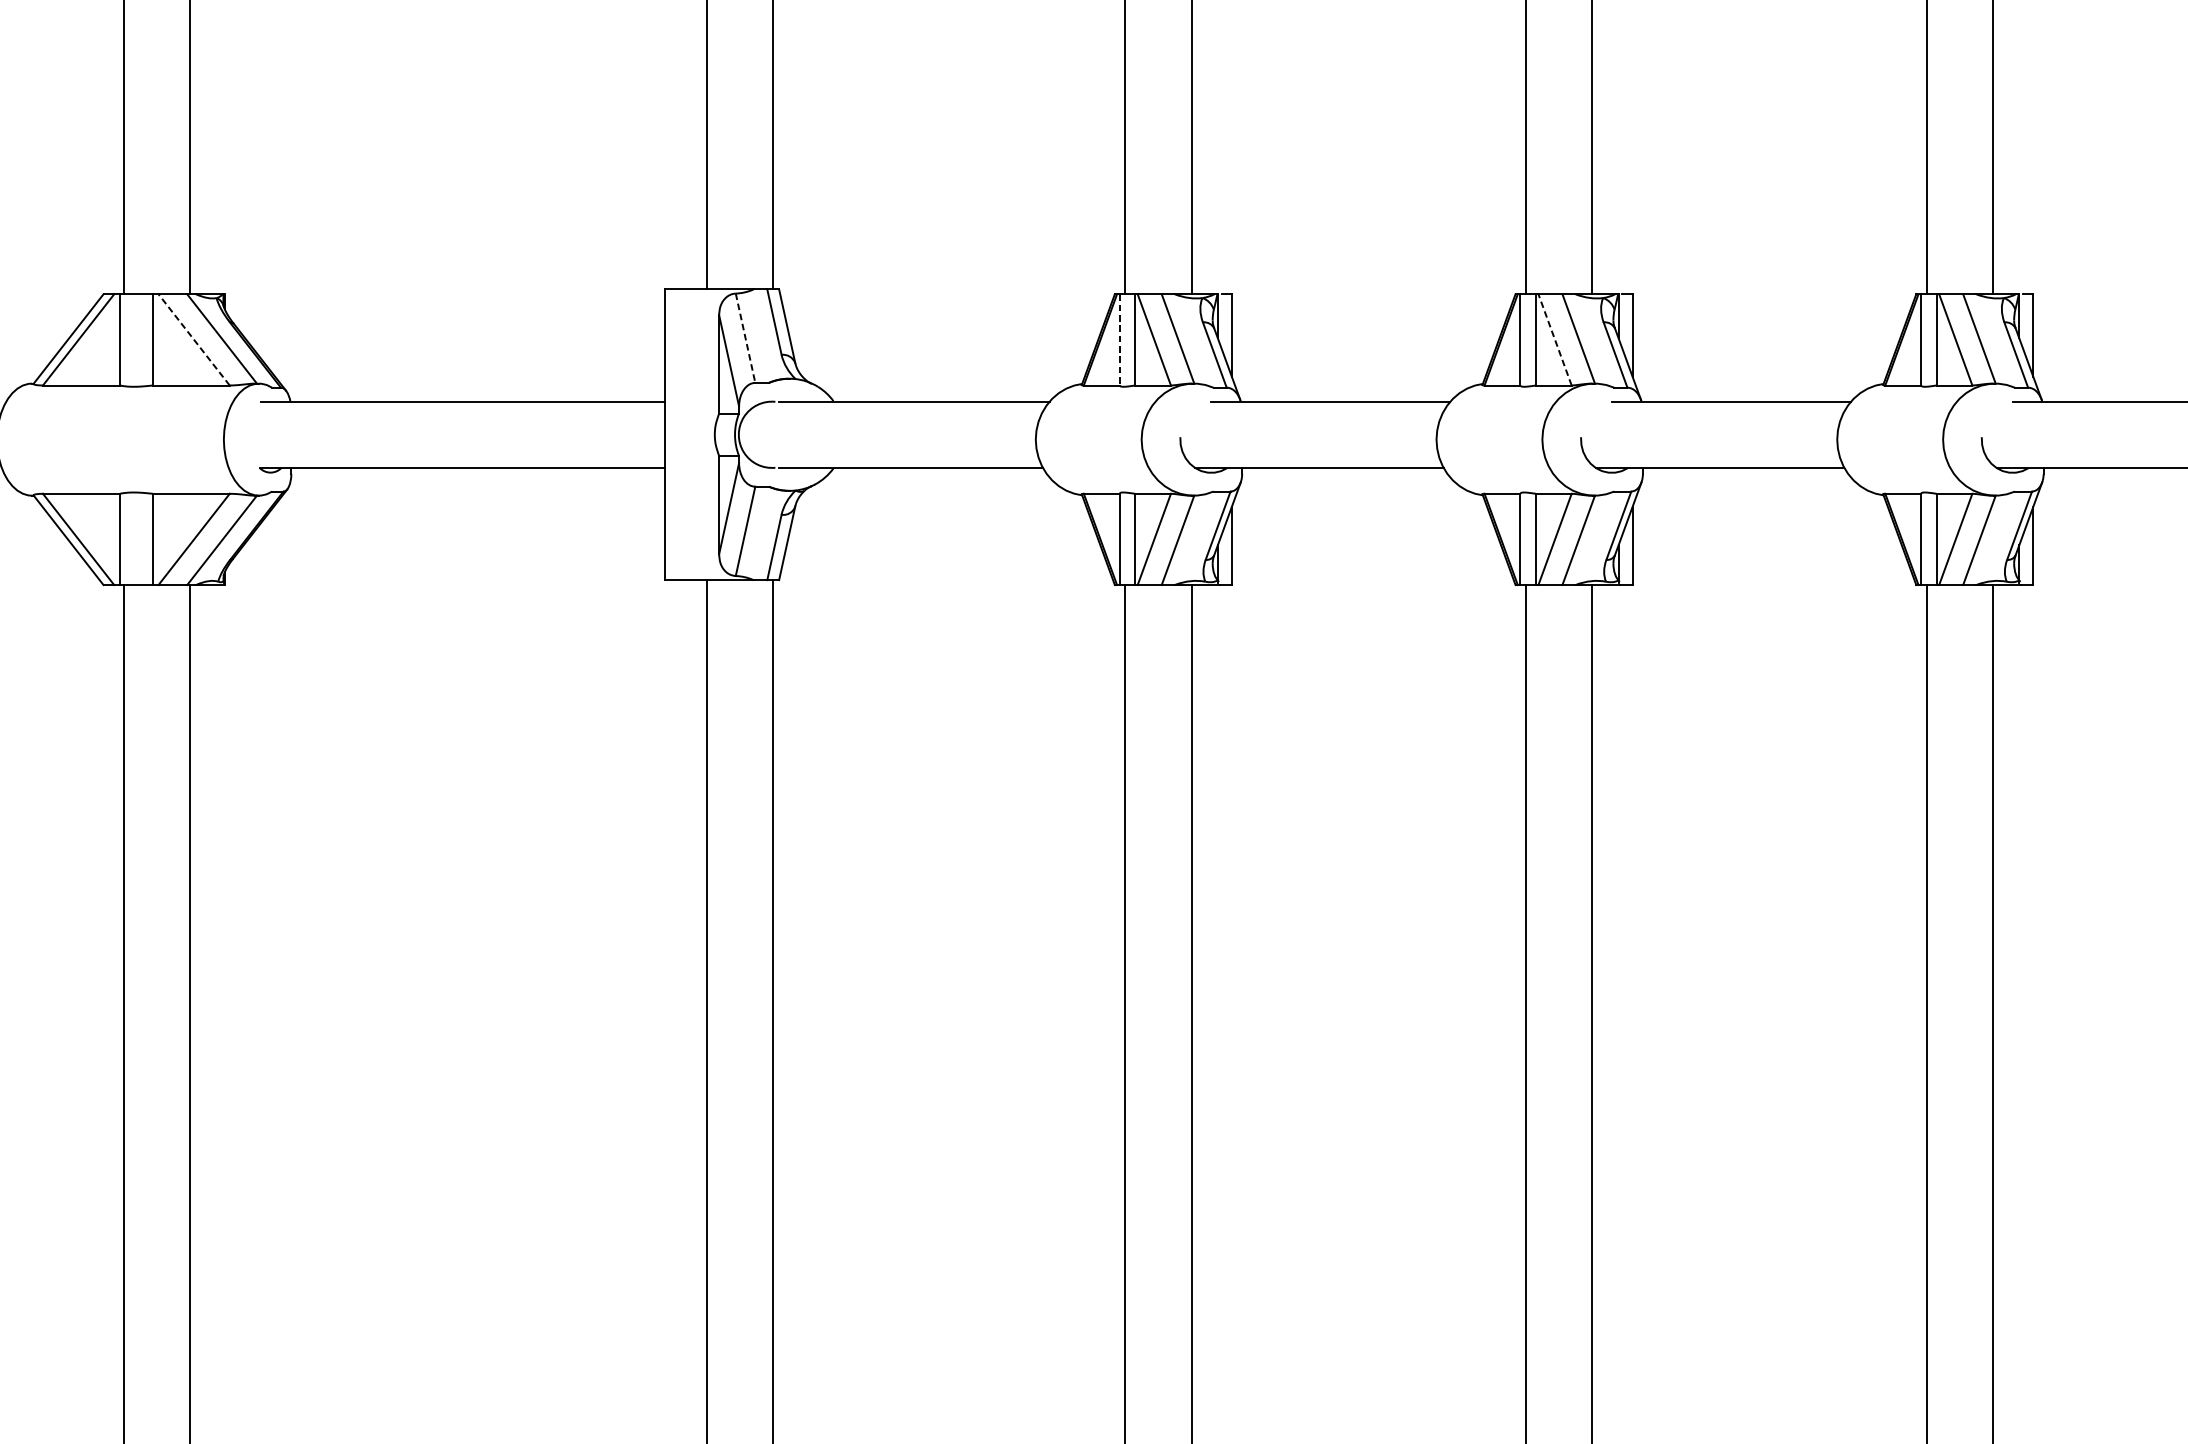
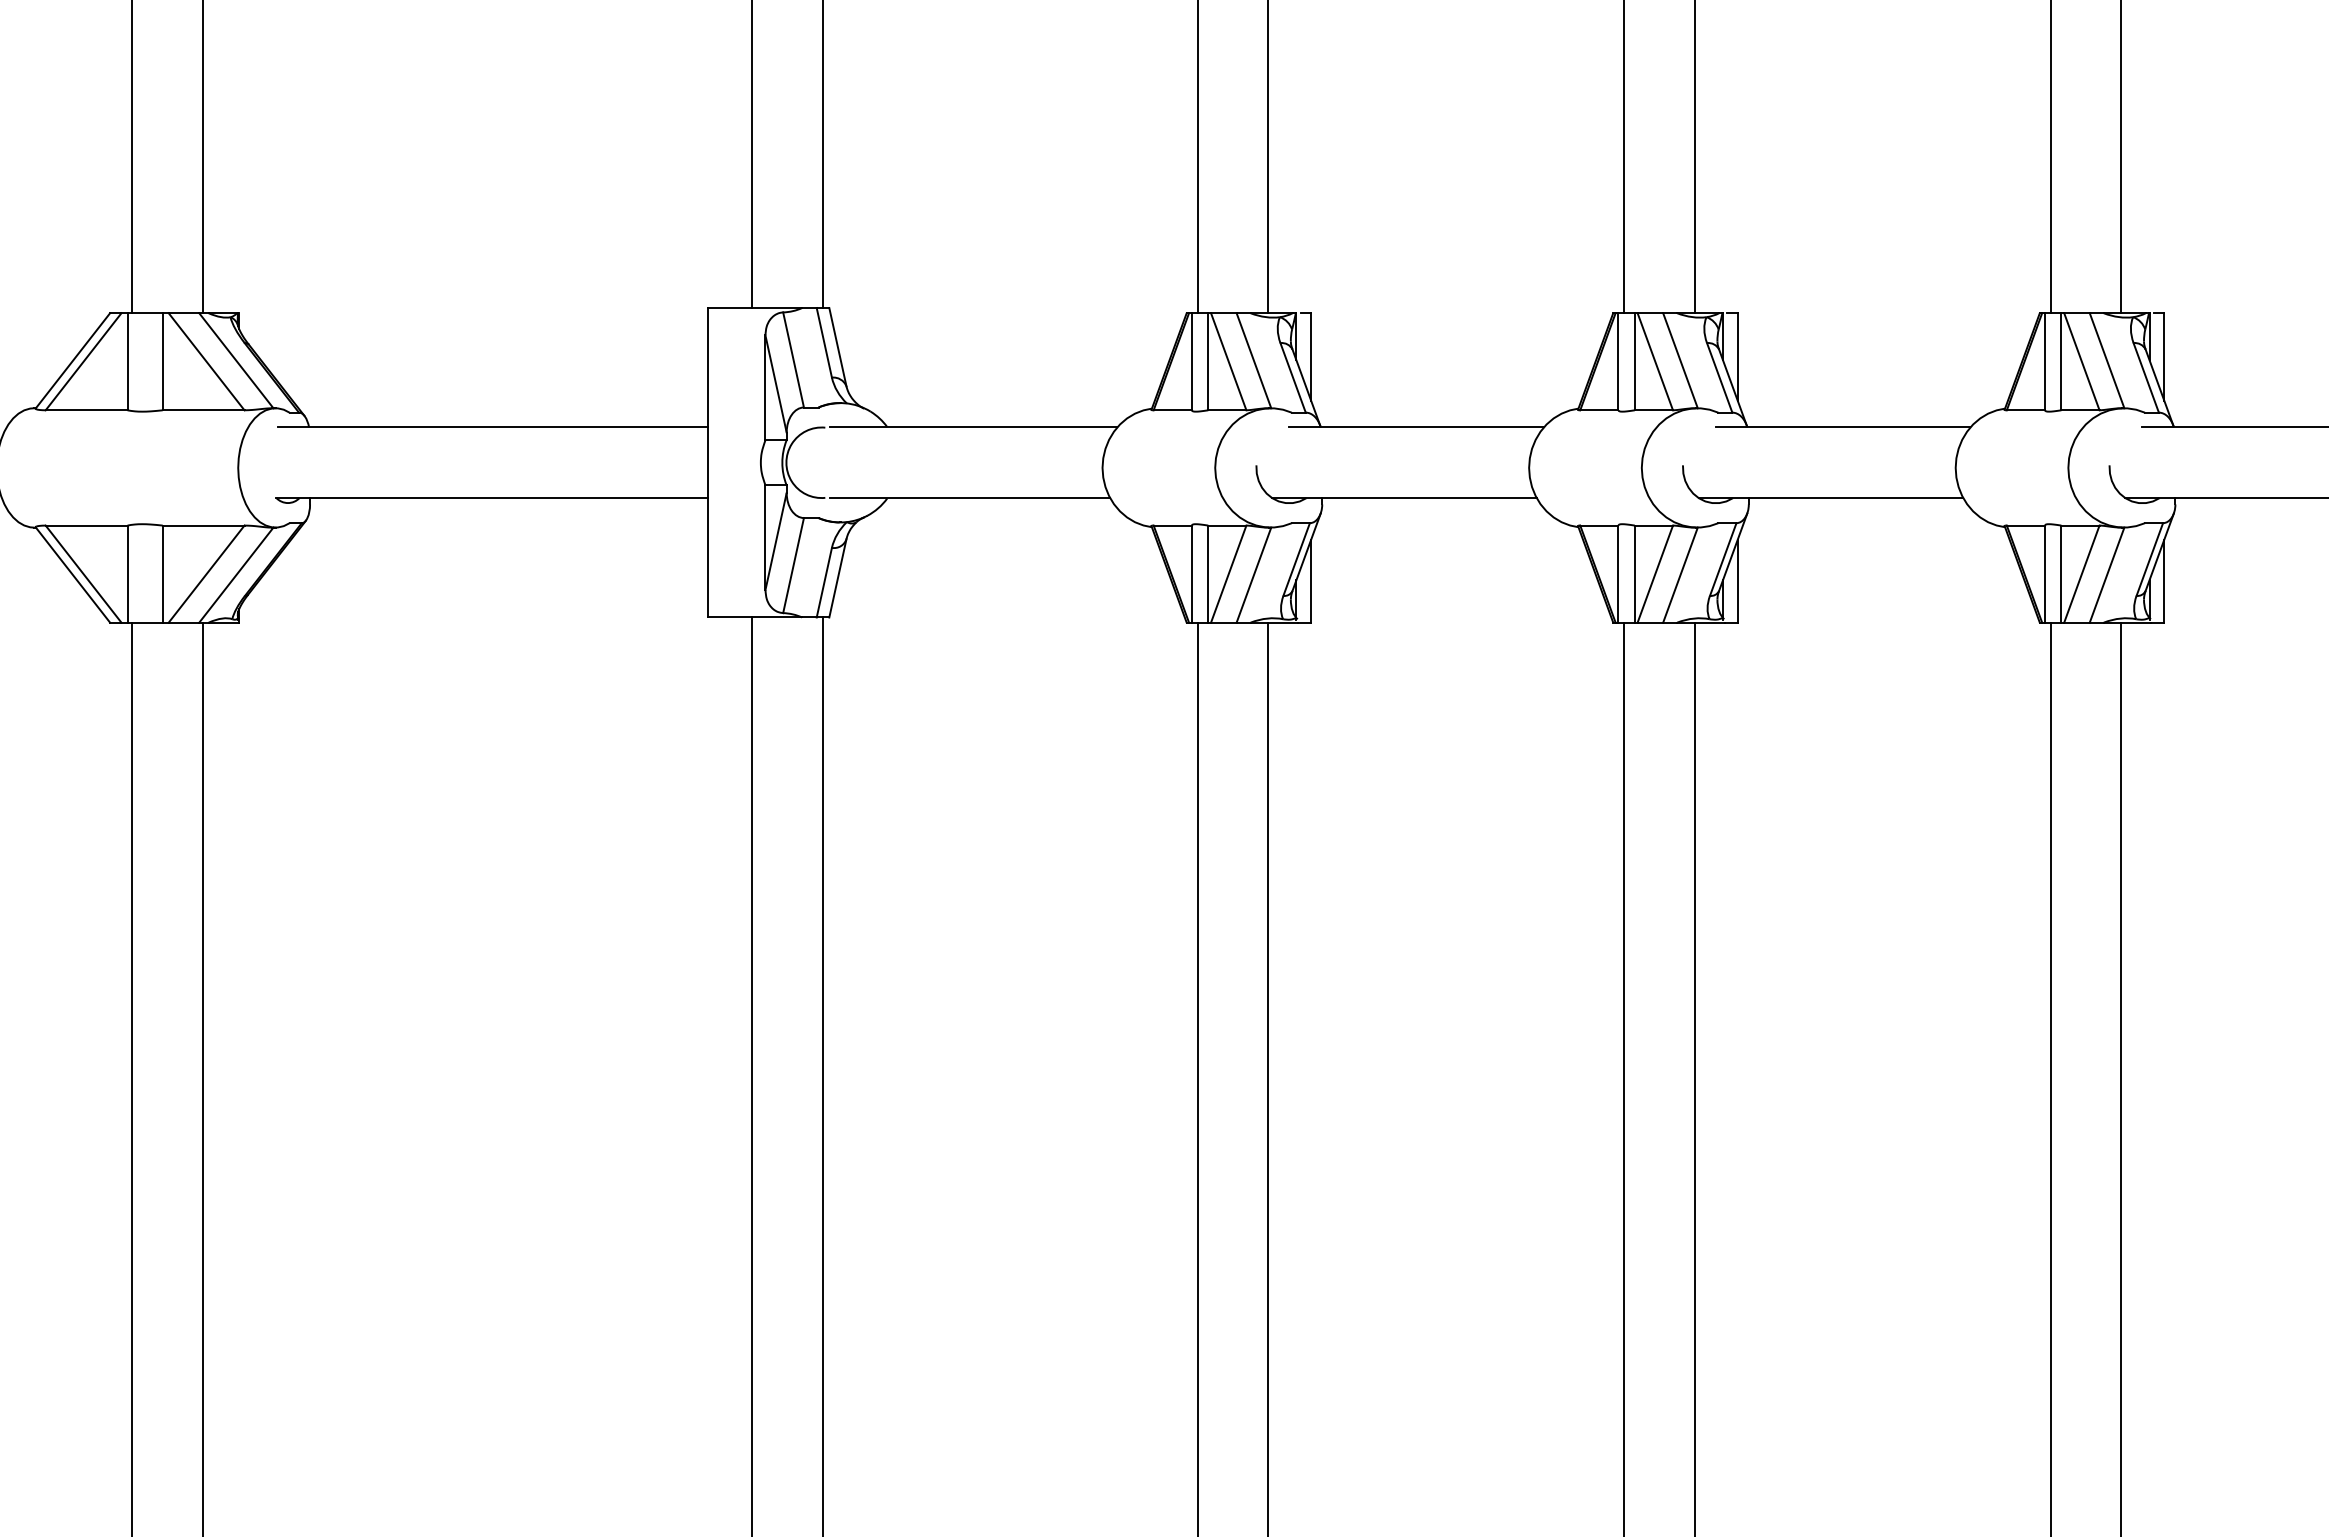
line: (745, 337) -> (793, 359), dashed -> solid
line: (194, 339) -> (206, 361), dashed -> solid
line: (1119, 339) -> (1191, 361), dashed -> solid
line: (1555, 339) -> (1655, 361), dashed -> solid

